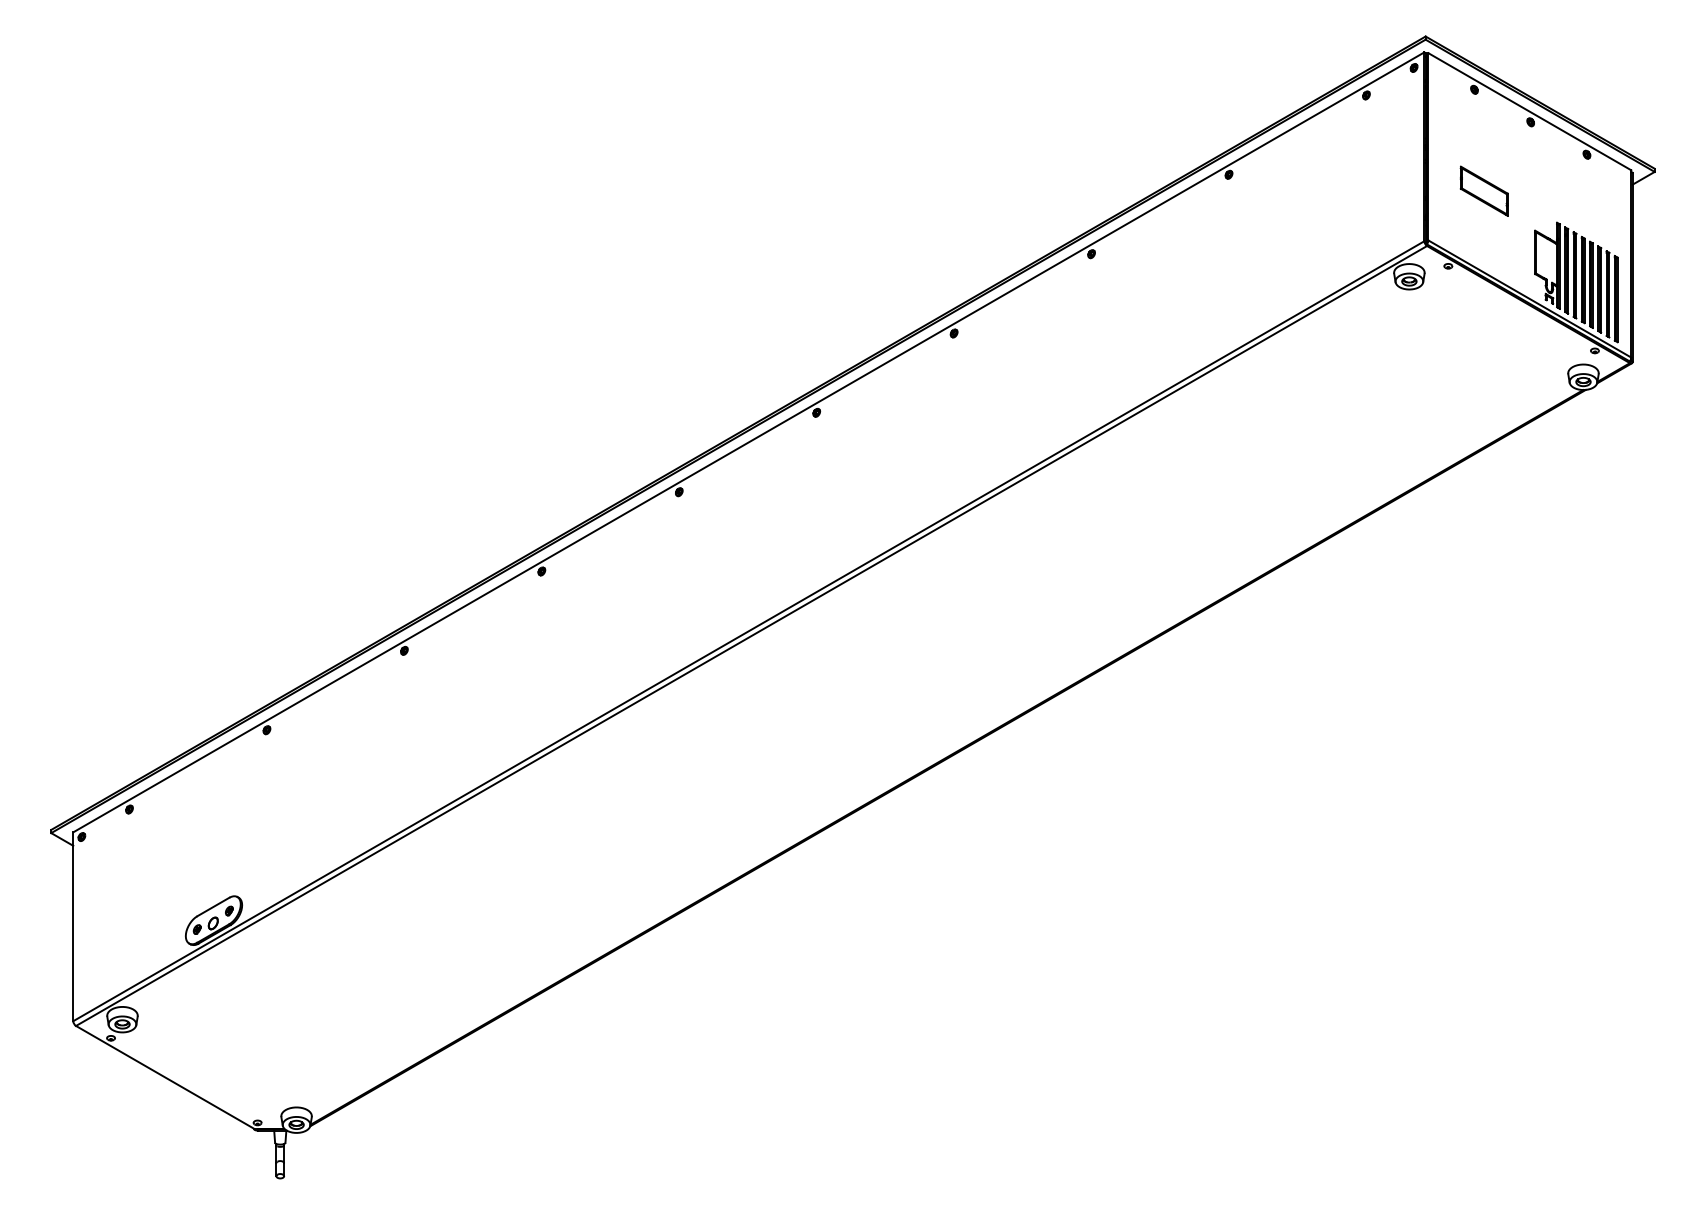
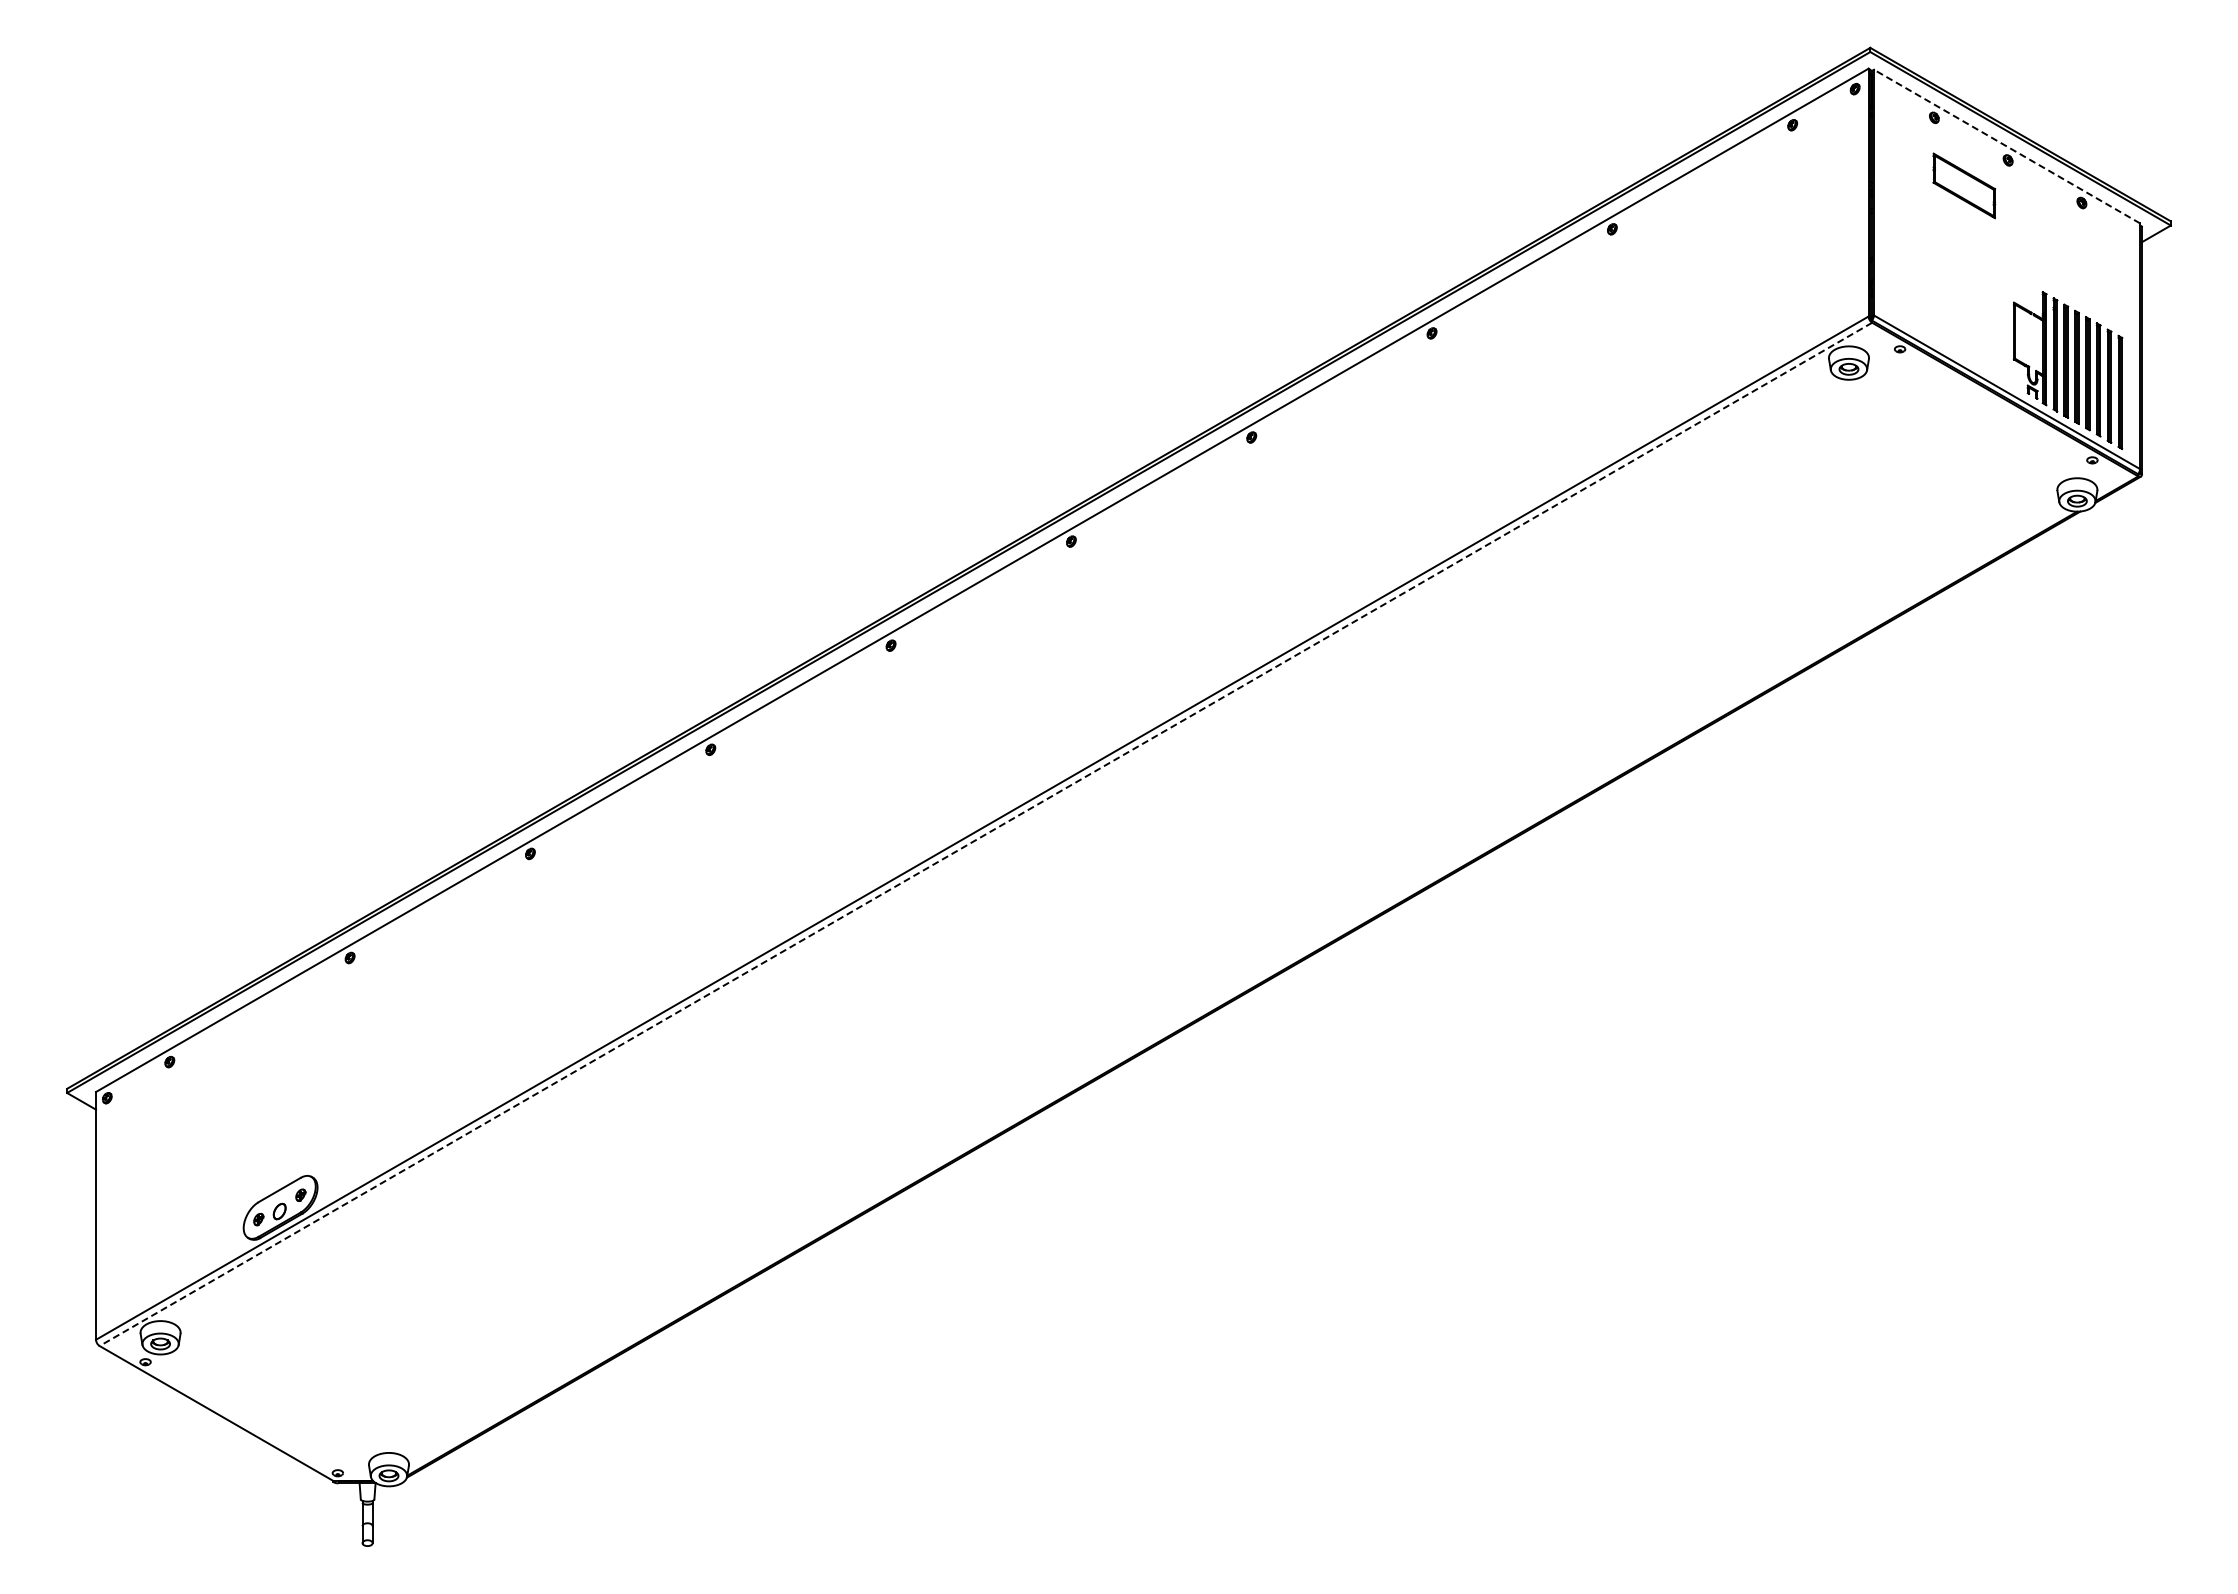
line: (1530, 111) -> (2007, 146), solid -> dashed
part: (1484, 190) -> (1964, 185), moved
line: (751, 636) -> (985, 834), solid -> dashed

